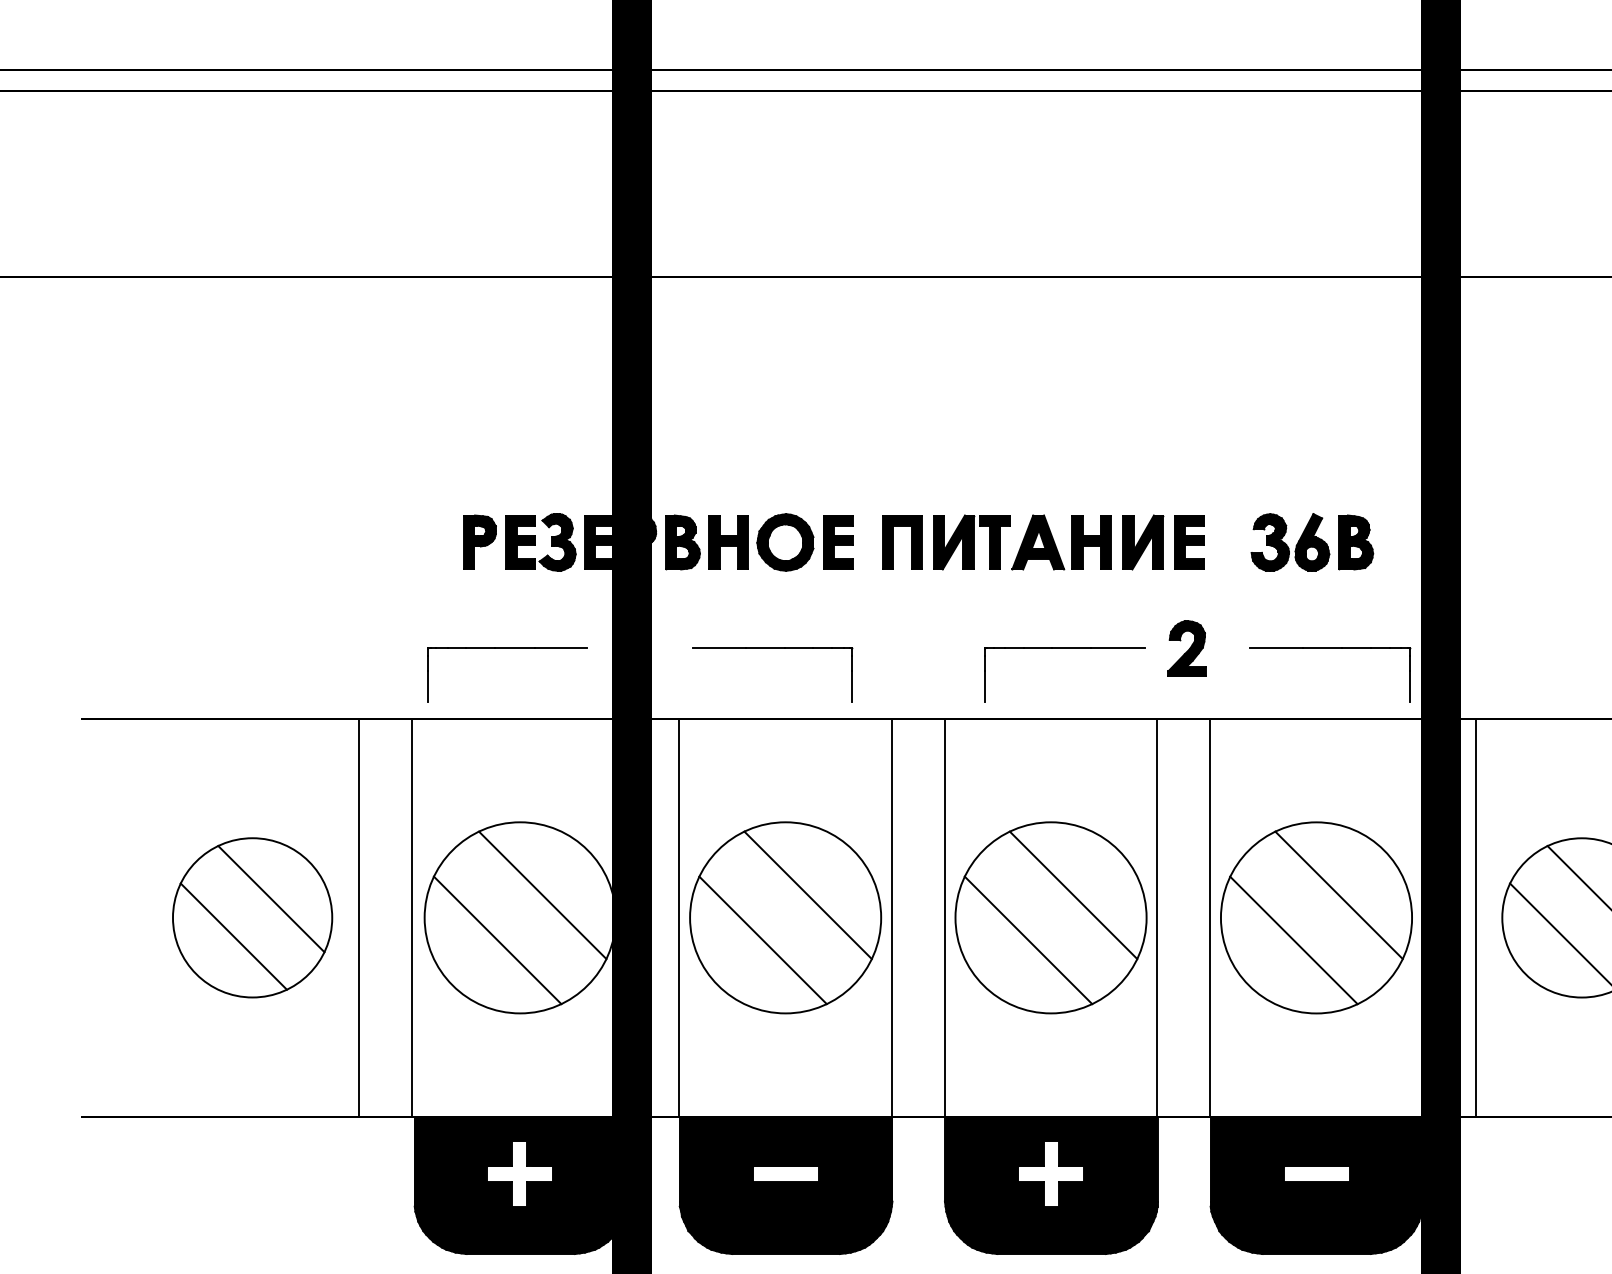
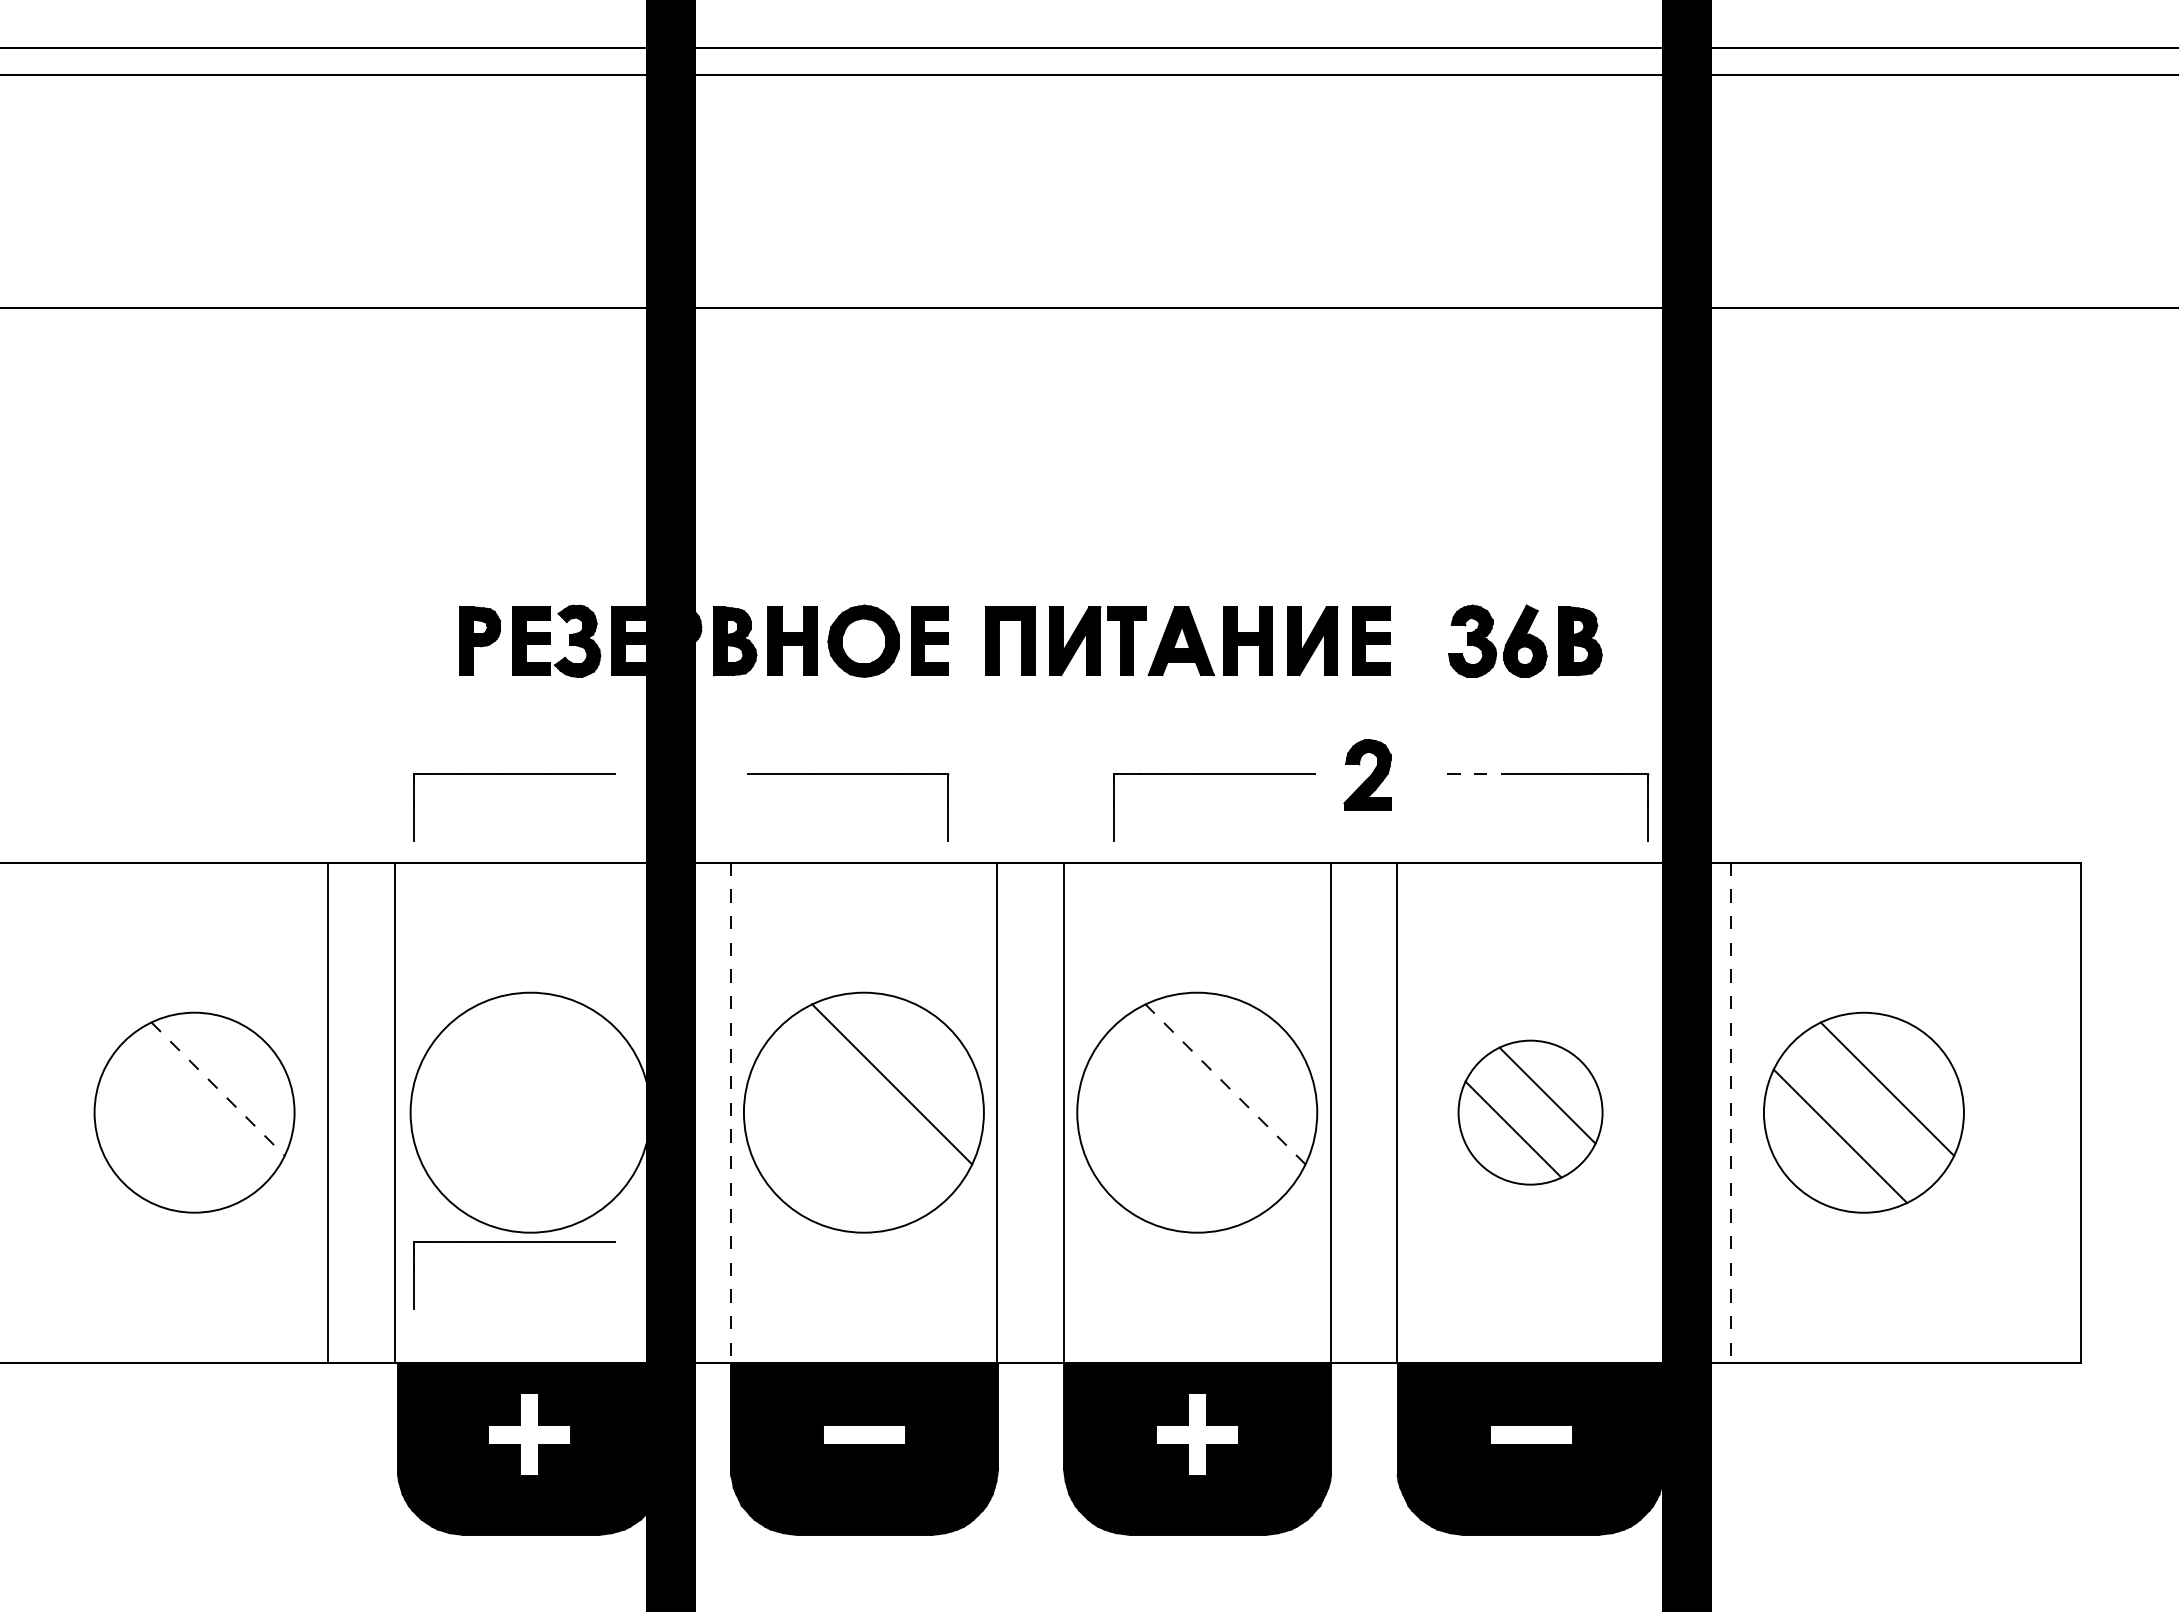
line: (1277, 648) -> (1481, 774), solid -> dashed
line: (542, 895) -> (558, 1084), removed
line: (1073, 895) -> (1225, 1084), solid -> dashed
line: (271, 899) -> (218, 1089), solid -> dashed
line: (679, 917) -> (730, 1112), solid -> dashed
part: (1316, 917) -> (1530, 1112), size x0.6
line: (1475, 917) -> (1730, 1112), solid -> dashed
line: (233, 936) -> (170, 1135), removed
line: (497, 939) -> (502, 1140), removed
line: (762, 939) -> (835, 1140), removed
line: (1028, 939) -> (1168, 1140), removed
part: (507, 1021) -> (514, 1242), added

